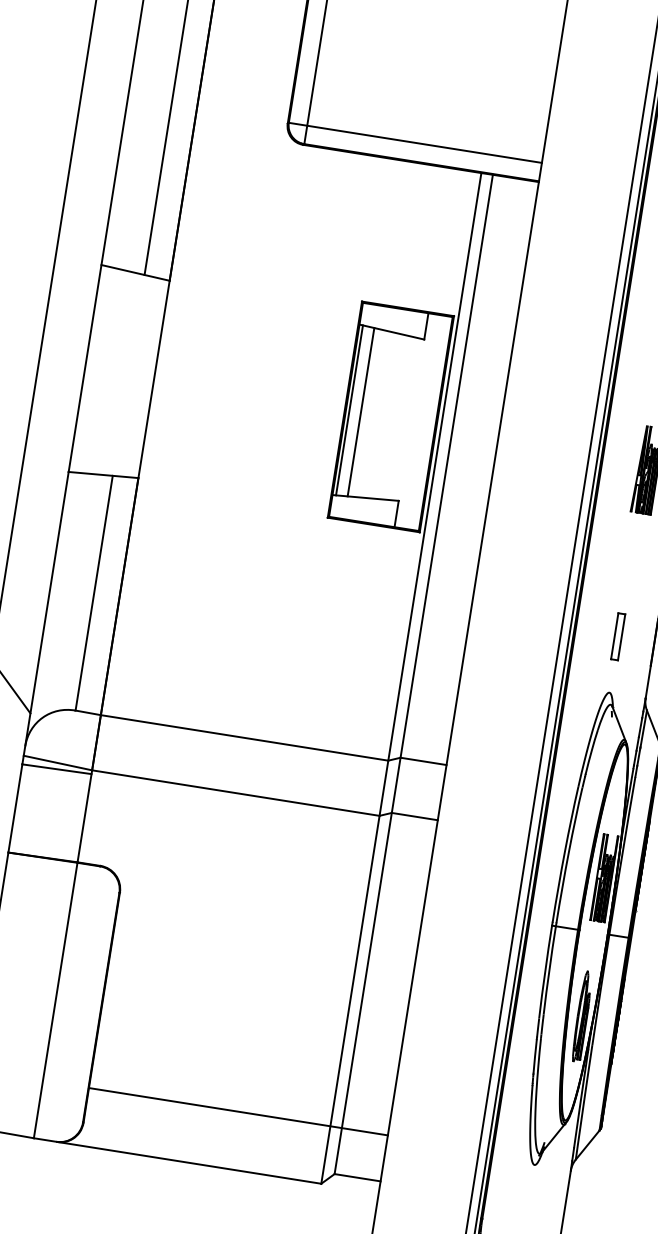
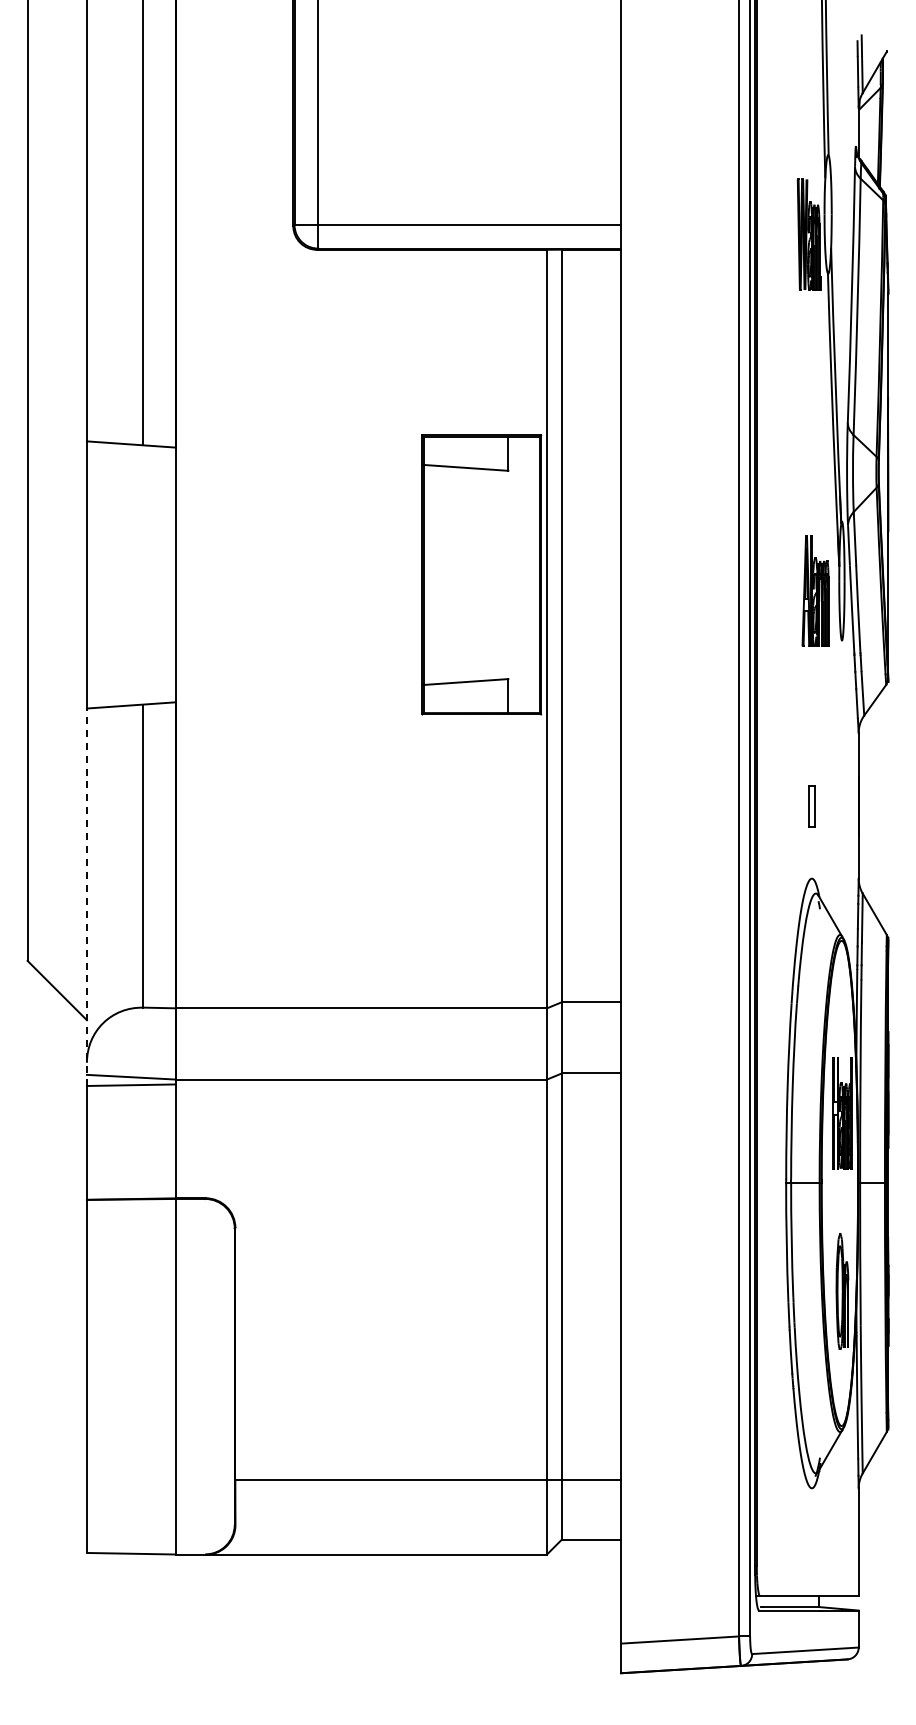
line: (349, 410) -> (428, 574), removed
line: (361, 411) -> (443, 574), removed
line: (45, 618) -> (86, 897), solid -> dashed
part: (617, 636) -> (811, 806), size x0.7

